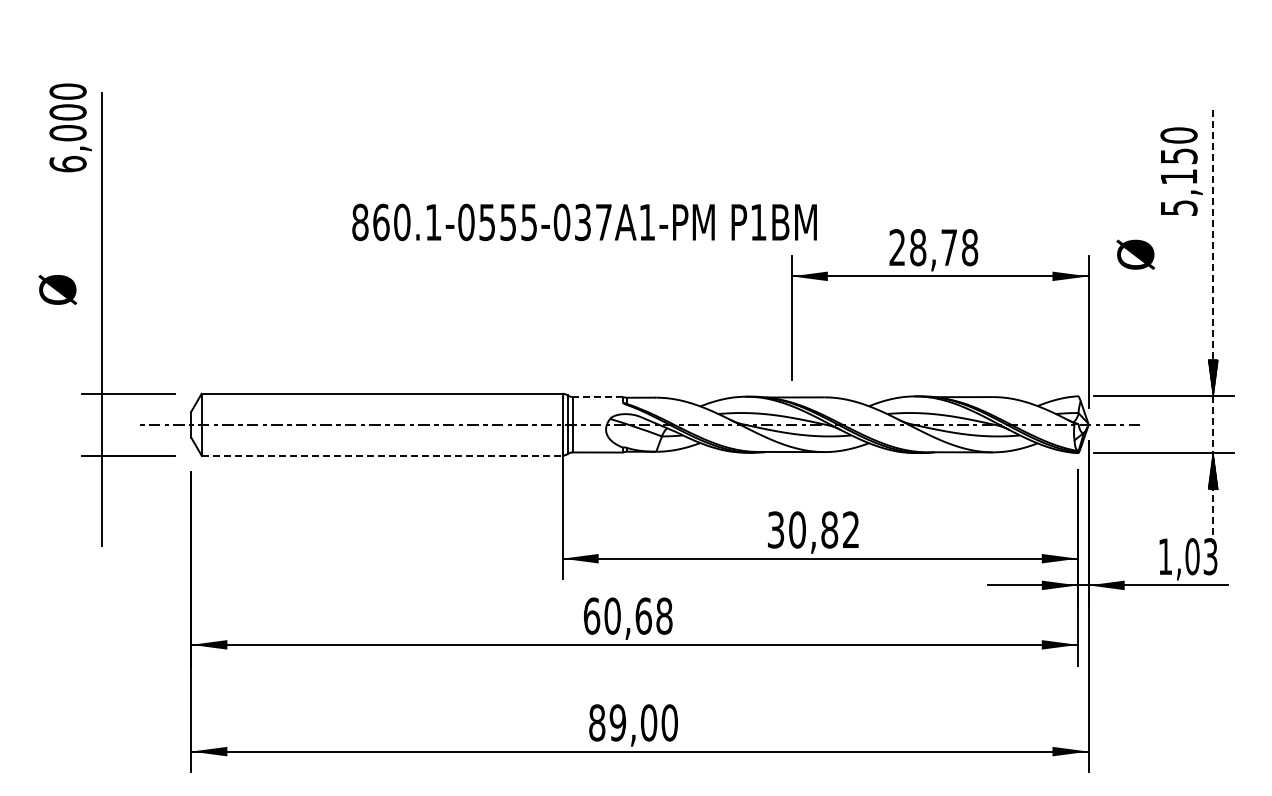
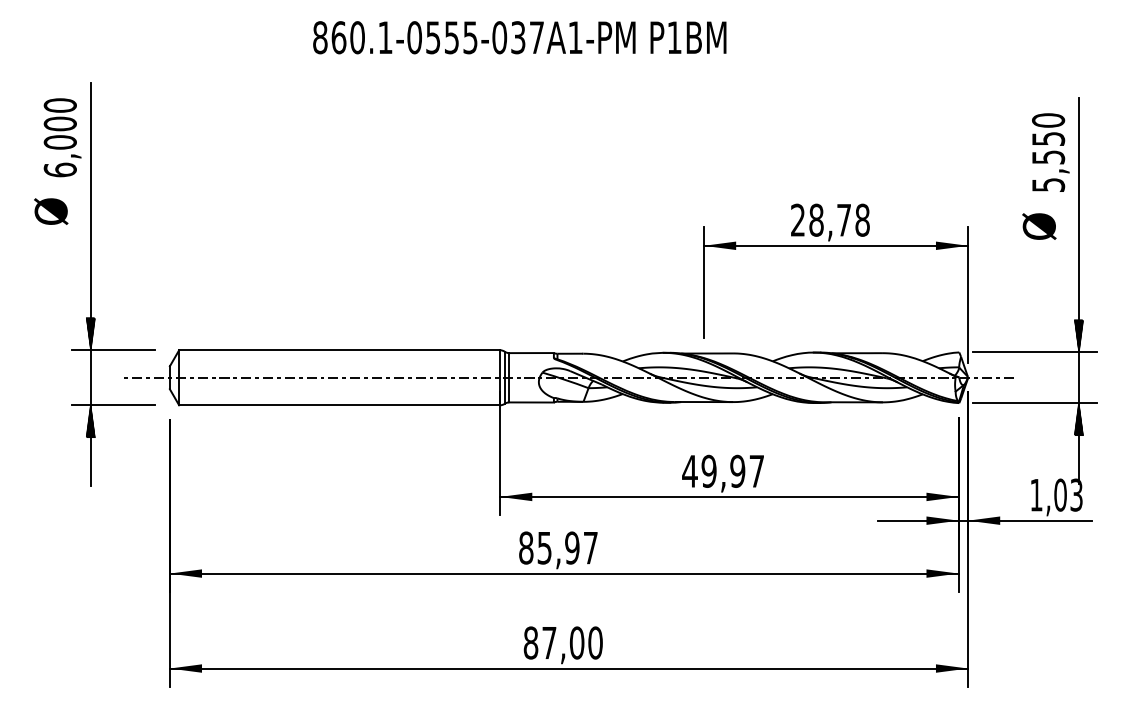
text: (70, 127) -> (62, 137), moved
text: (1179, 176) -> (1048, 156), 5,150 -> 5,550
text: (584, 222) -> (519, 37), moved
text: (1135, 254) -> (1039, 226), moved
text: (57, 289) -> (50, 211), moved
line: (1213, 326) -> (1079, 290), dashed -> solid
hatch: (102, 375) -> (90, 333), added
line: (597, 396) -> (531, 352), dashed -> solid
line: (382, 455) -> (340, 405), dashed -> solid
hatch: (102, 473) -> (90, 421), added
text: (813, 529) -> (723, 470), 30,82 -> 49,97
text: (627, 615) -> (557, 547), 60,68 -> 85,97
text: (617, 722) -> (549, 642), 89,00 -> 87,00

